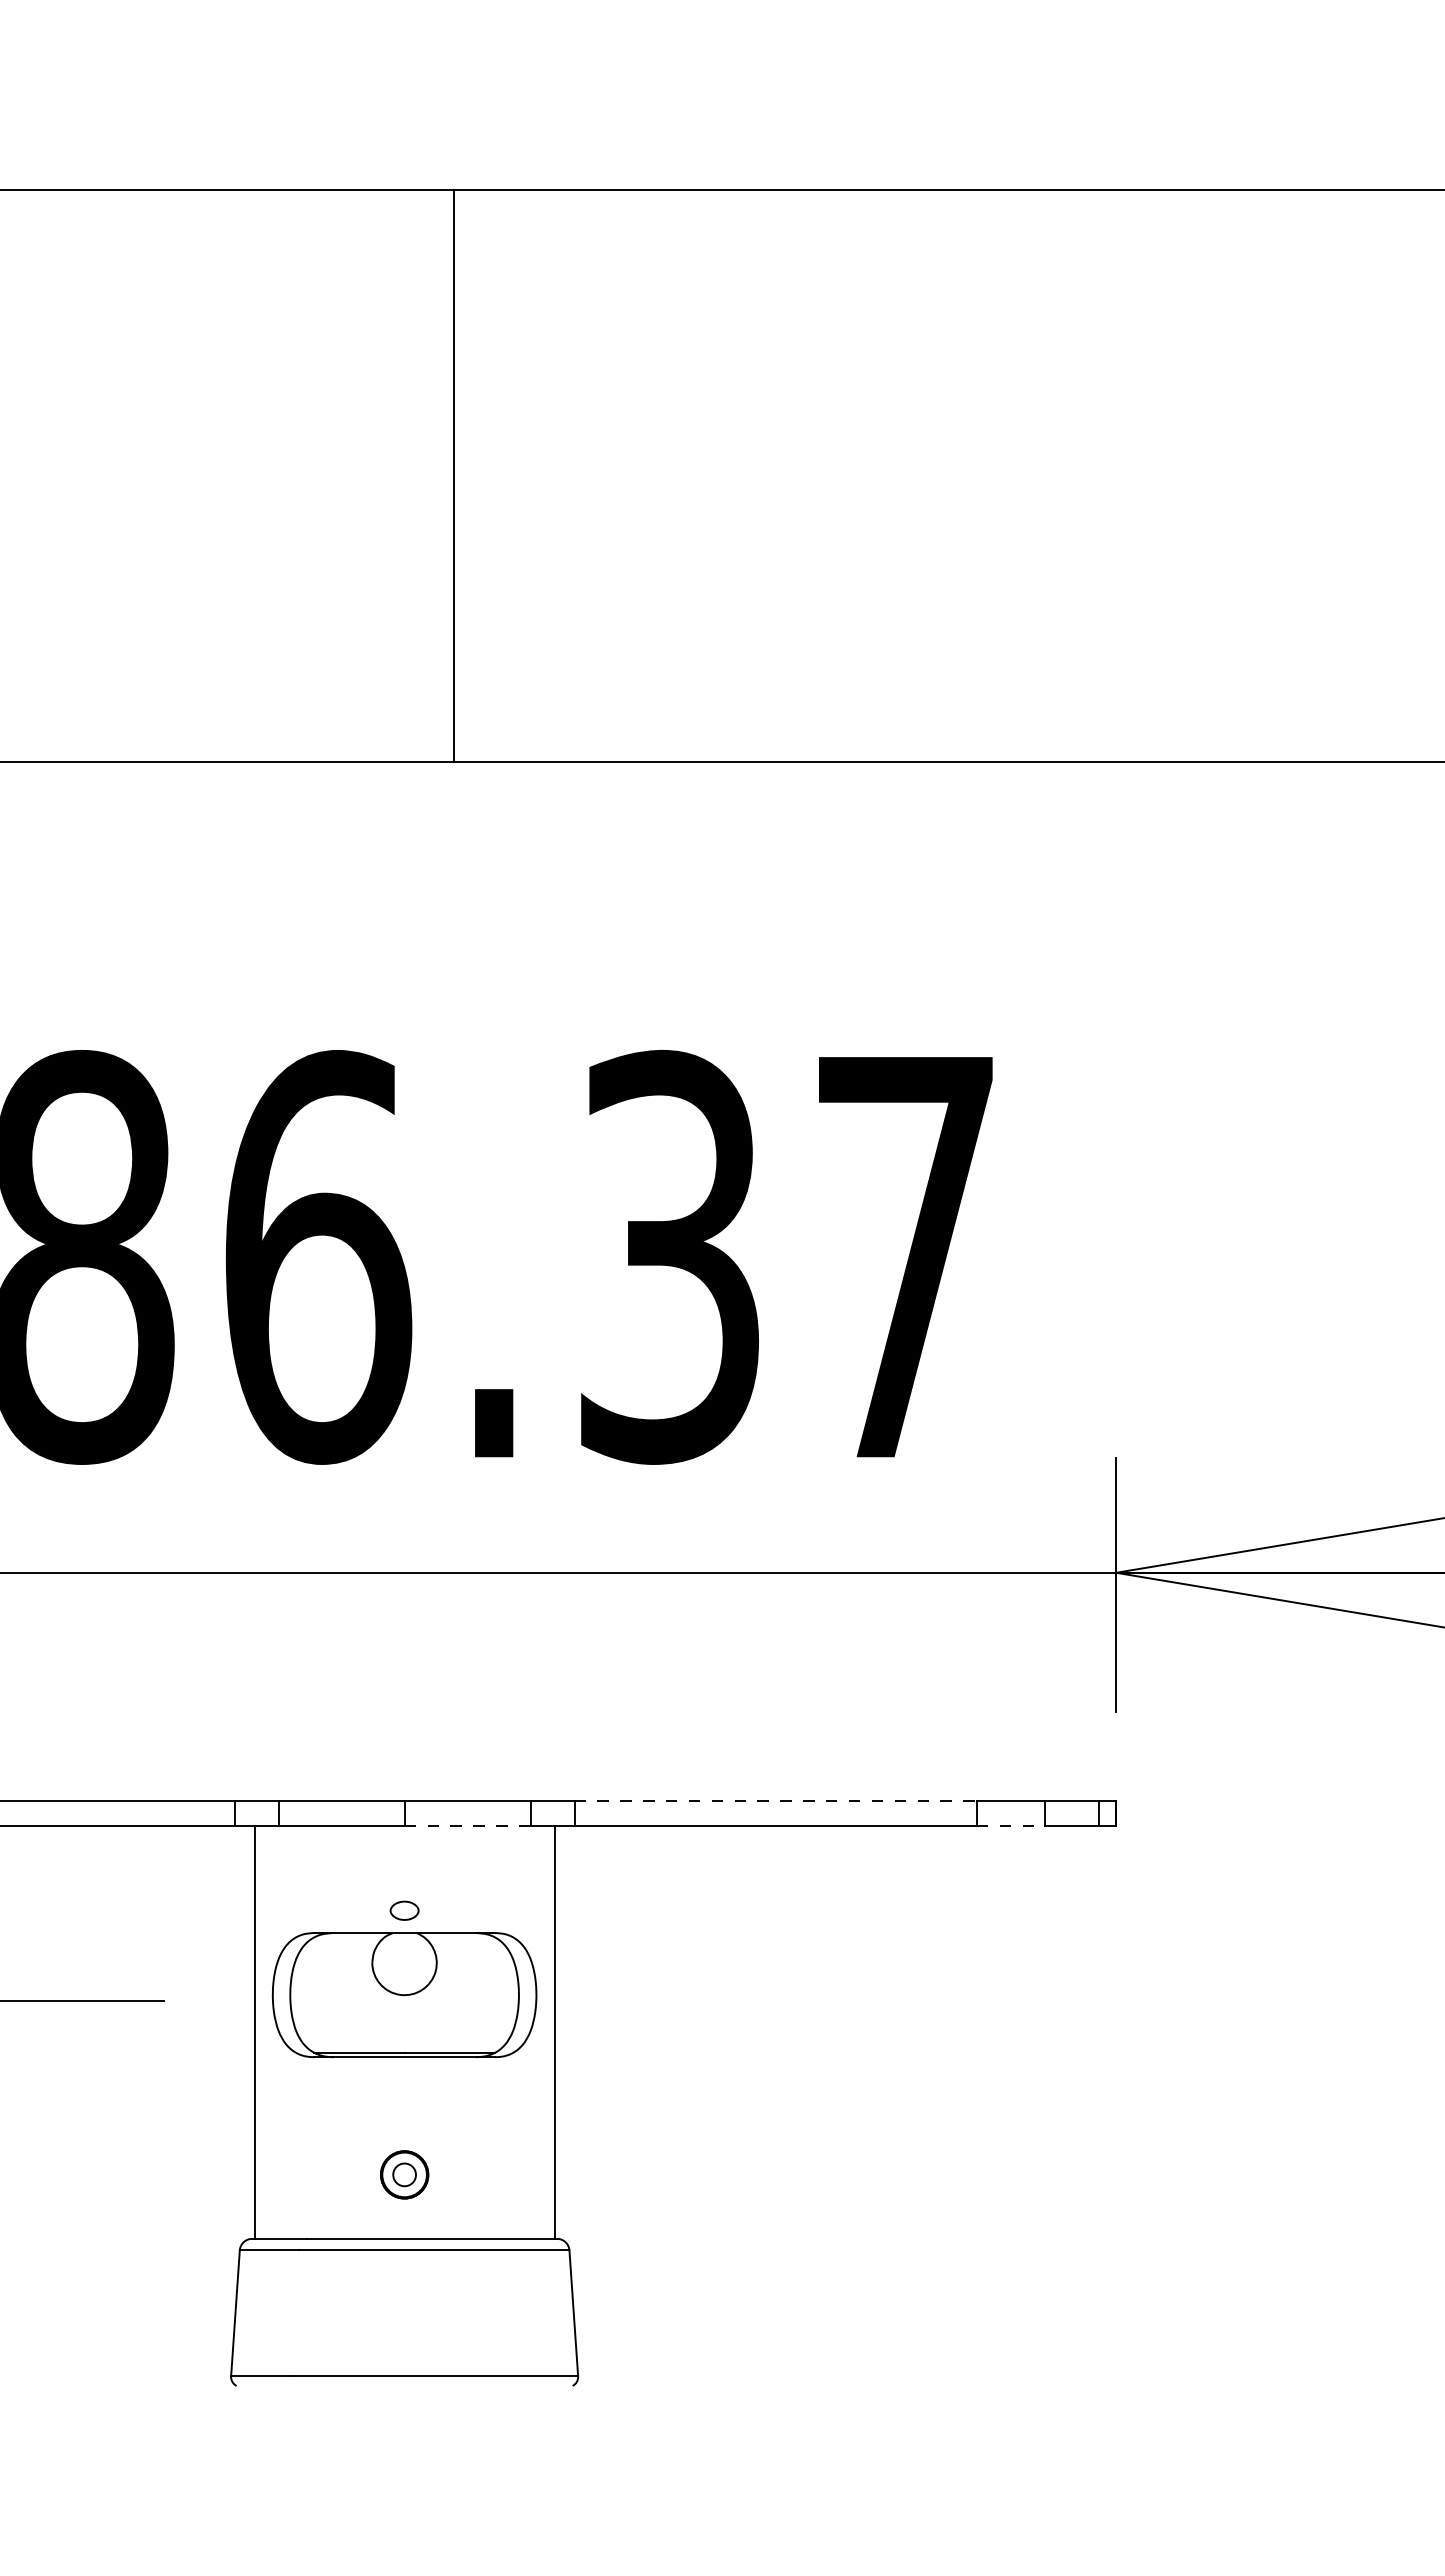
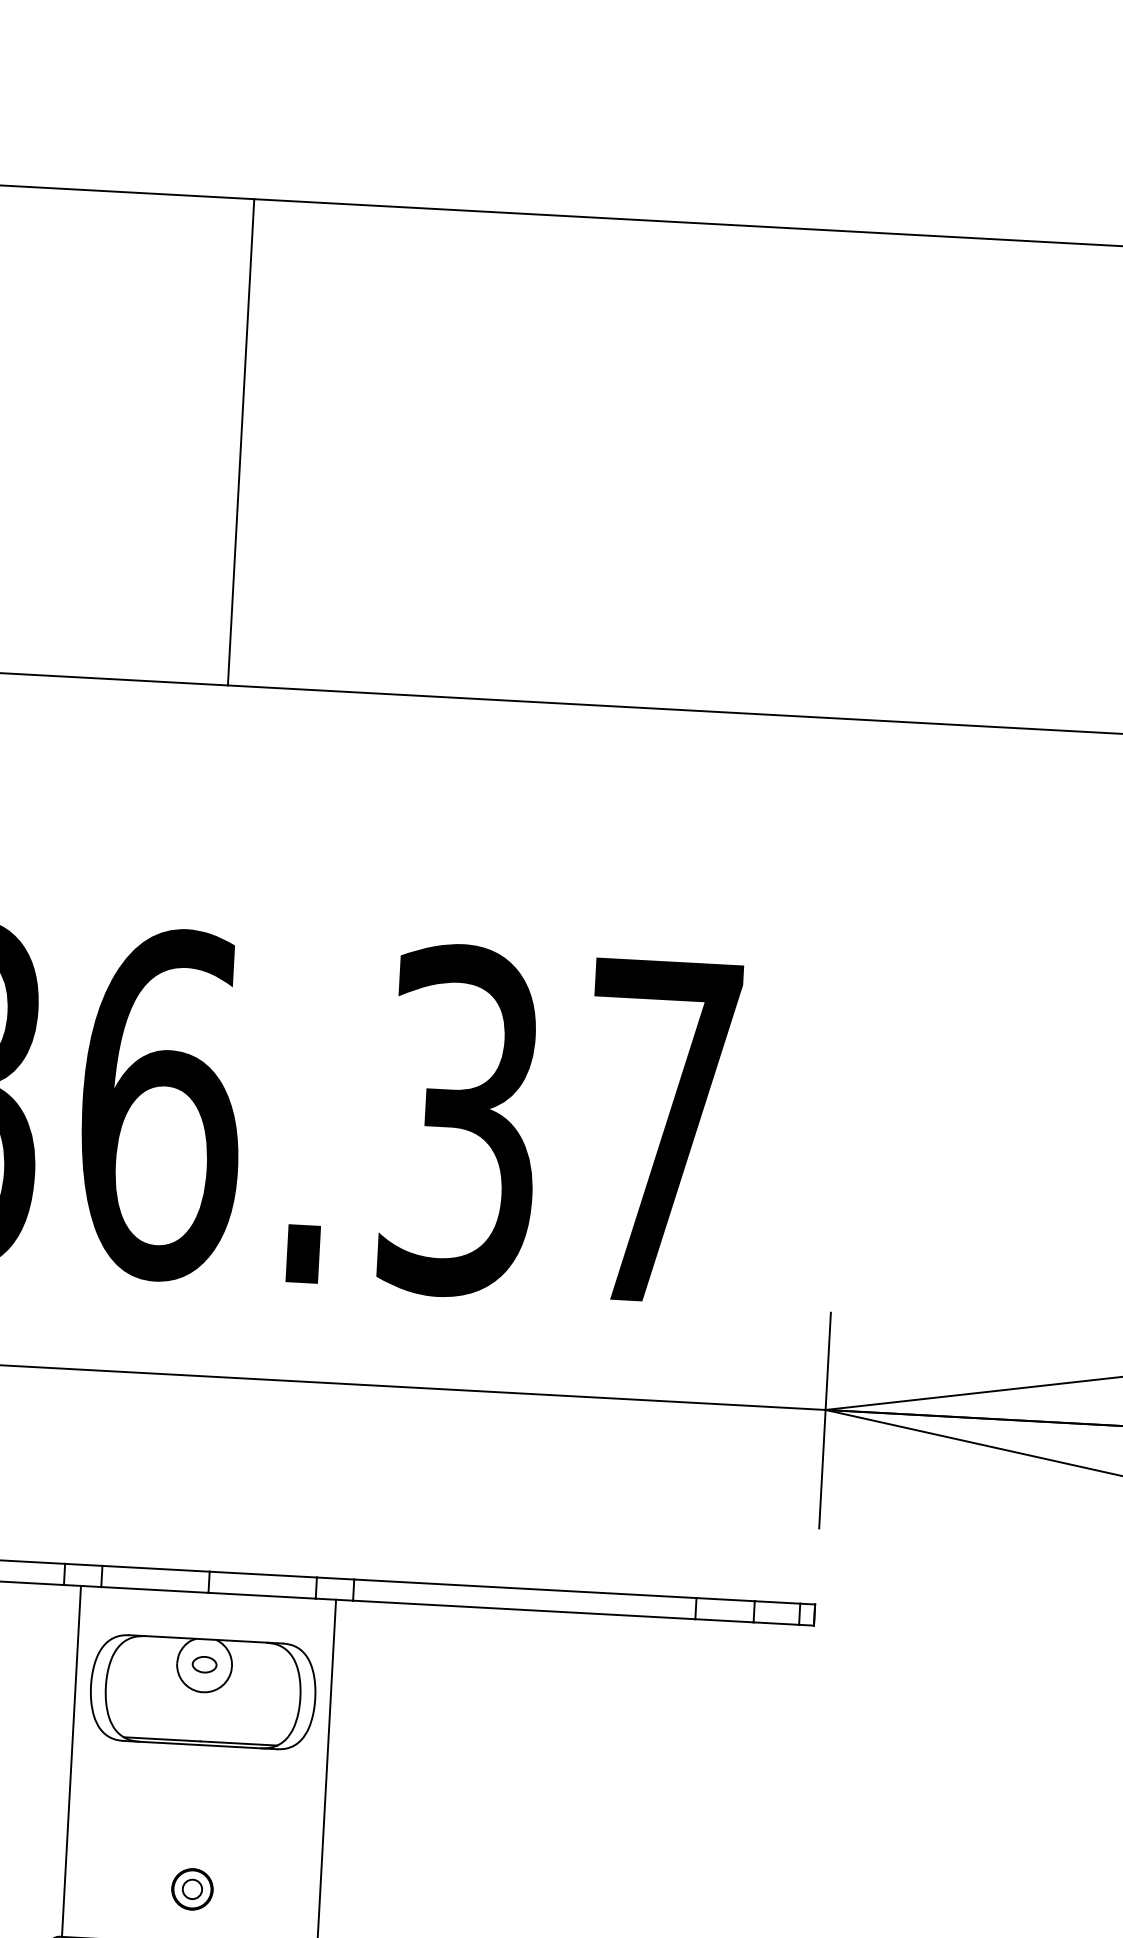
line: (453, 475) -> (240, 442), moved
line: (776, 1801) -> (526, 1588), dashed -> solid
line: (468, 1826) -> (262, 1595), dashed -> solid
line: (1011, 1826) -> (724, 1620), dashed -> solid
part: (404, 1995) -> (203, 1692), moved

